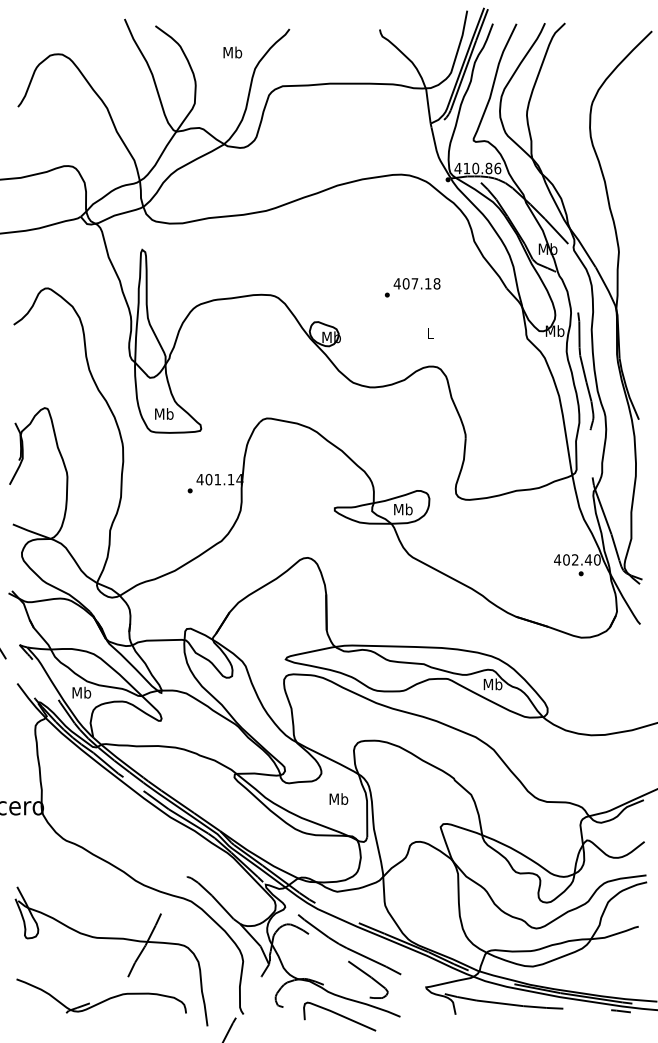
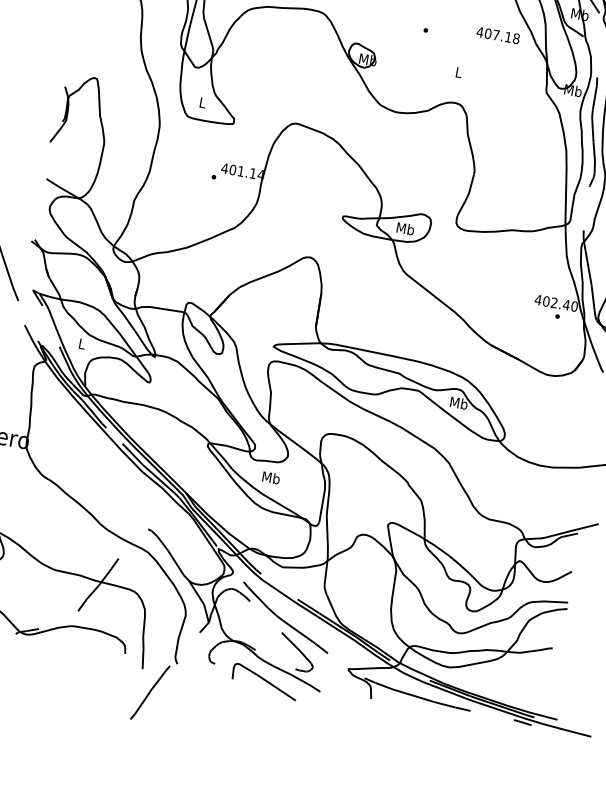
text: (416, 283) -> (497, 35), moved
text: (164, 413) -> (203, 102), Mb -> L
text: (81, 692) -> (81, 343), Mb -> L
text: (338, 798) -> (271, 477), moved

